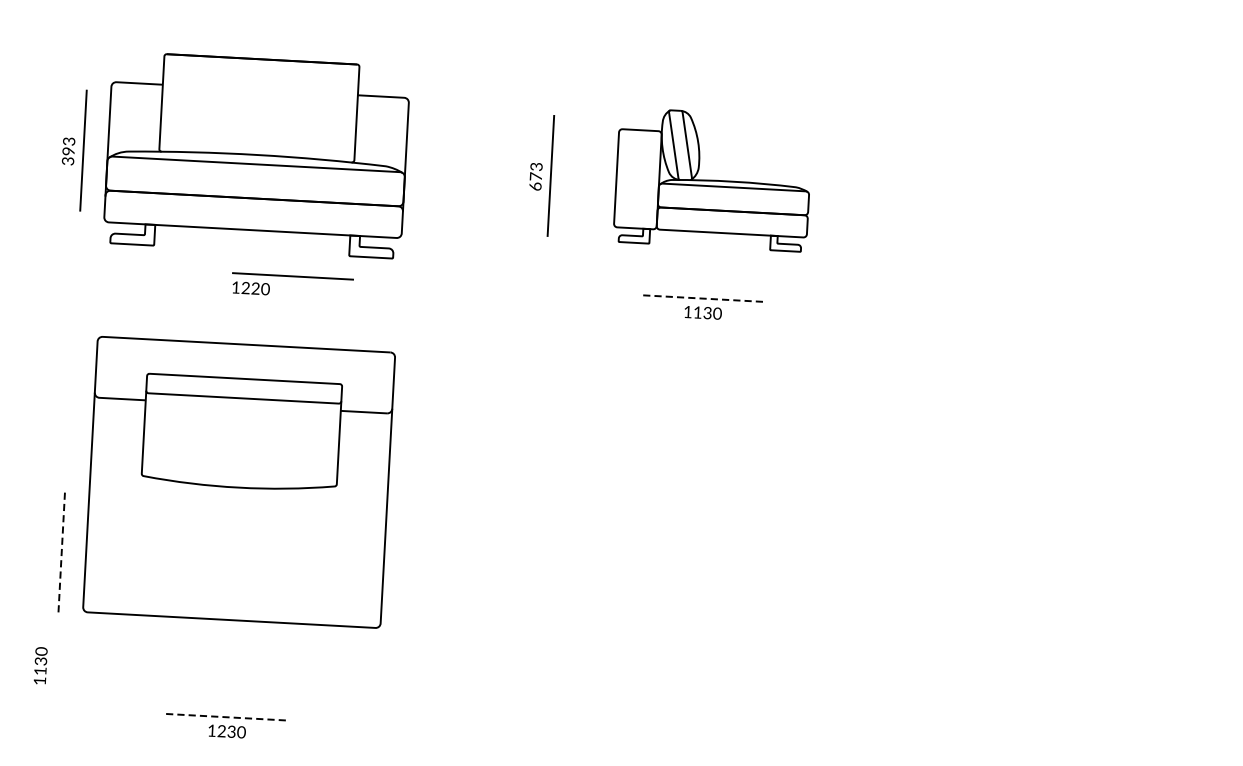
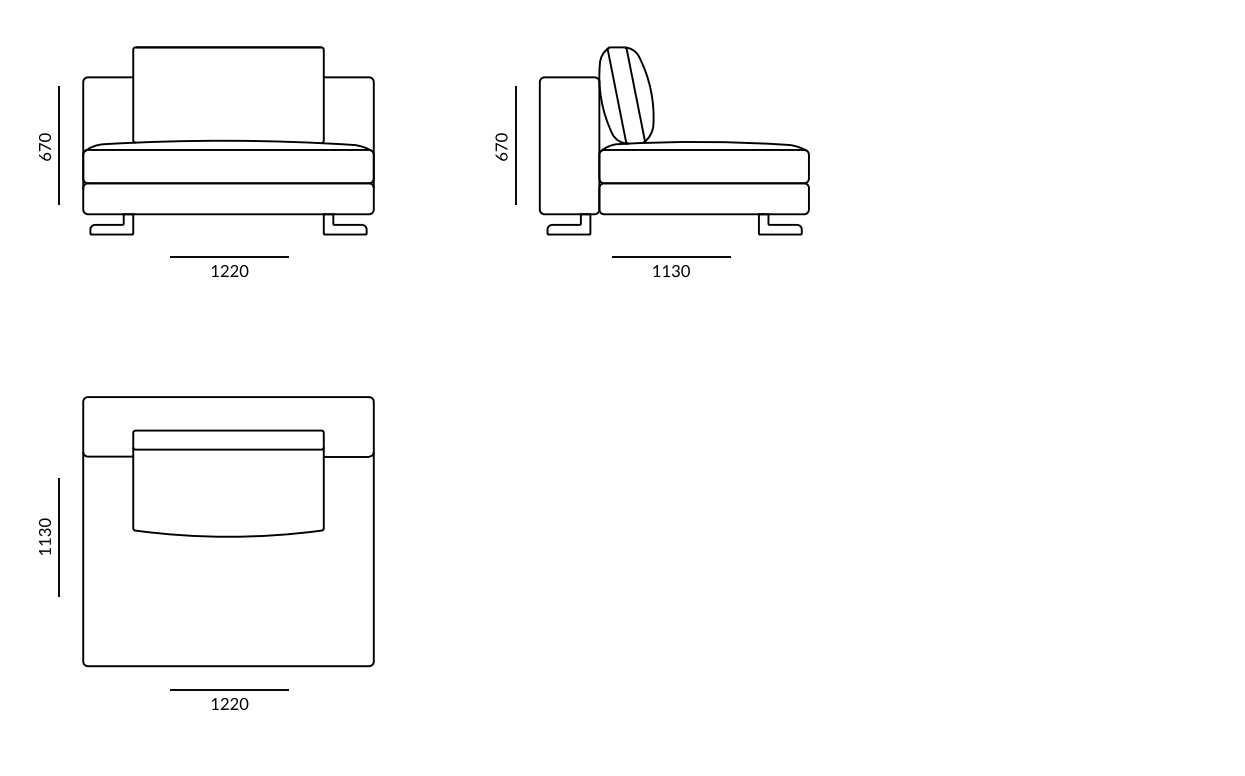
text: (68, 150) -> (44, 146), 393 -> 670
text: (536, 166) -> (501, 137), 673 -> 670
part: (712, 179) -> (673, 140), size x1.43
line: (293, 275) -> (229, 256), moved
line: (703, 299) -> (671, 257), dashed -> solid
part: (239, 482) -> (228, 531), moved
line: (61, 551) -> (59, 537), dashed -> solid
text: (40, 665) -> (44, 536), moved
line: (227, 717) -> (229, 690), dashed -> solid
text: (231, 733) -> (234, 705), 1230 -> 1220

